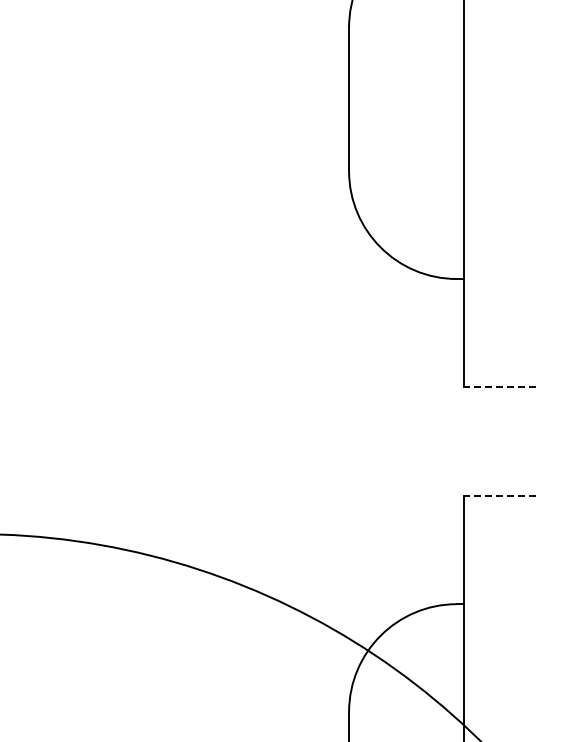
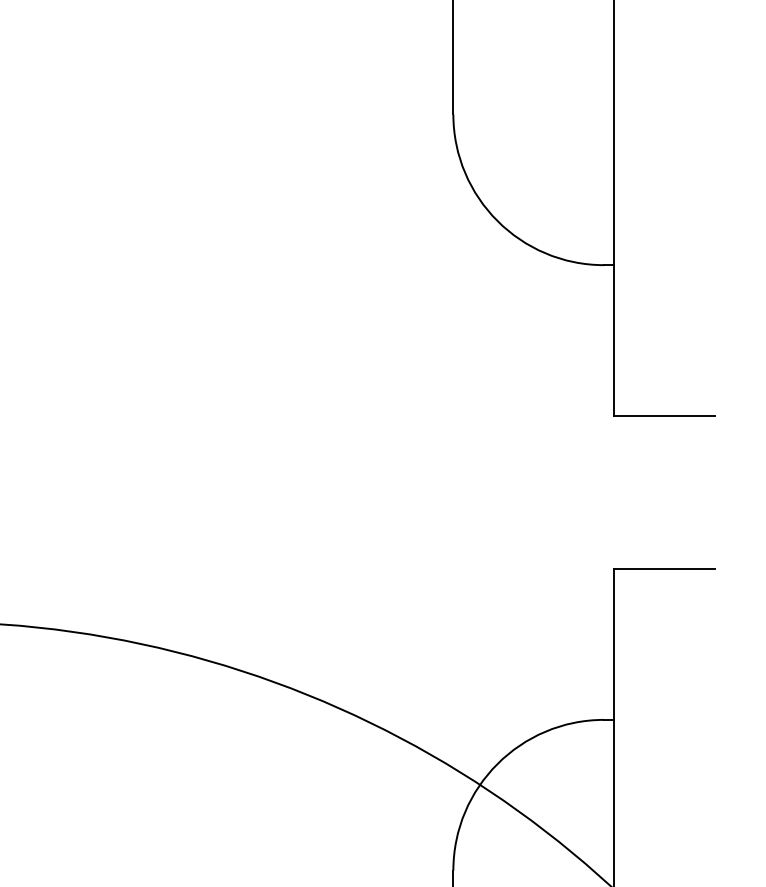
line: (499, 386) -> (663, 415), dashed -> solid
line: (499, 496) -> (663, 569), dashed -> solid

